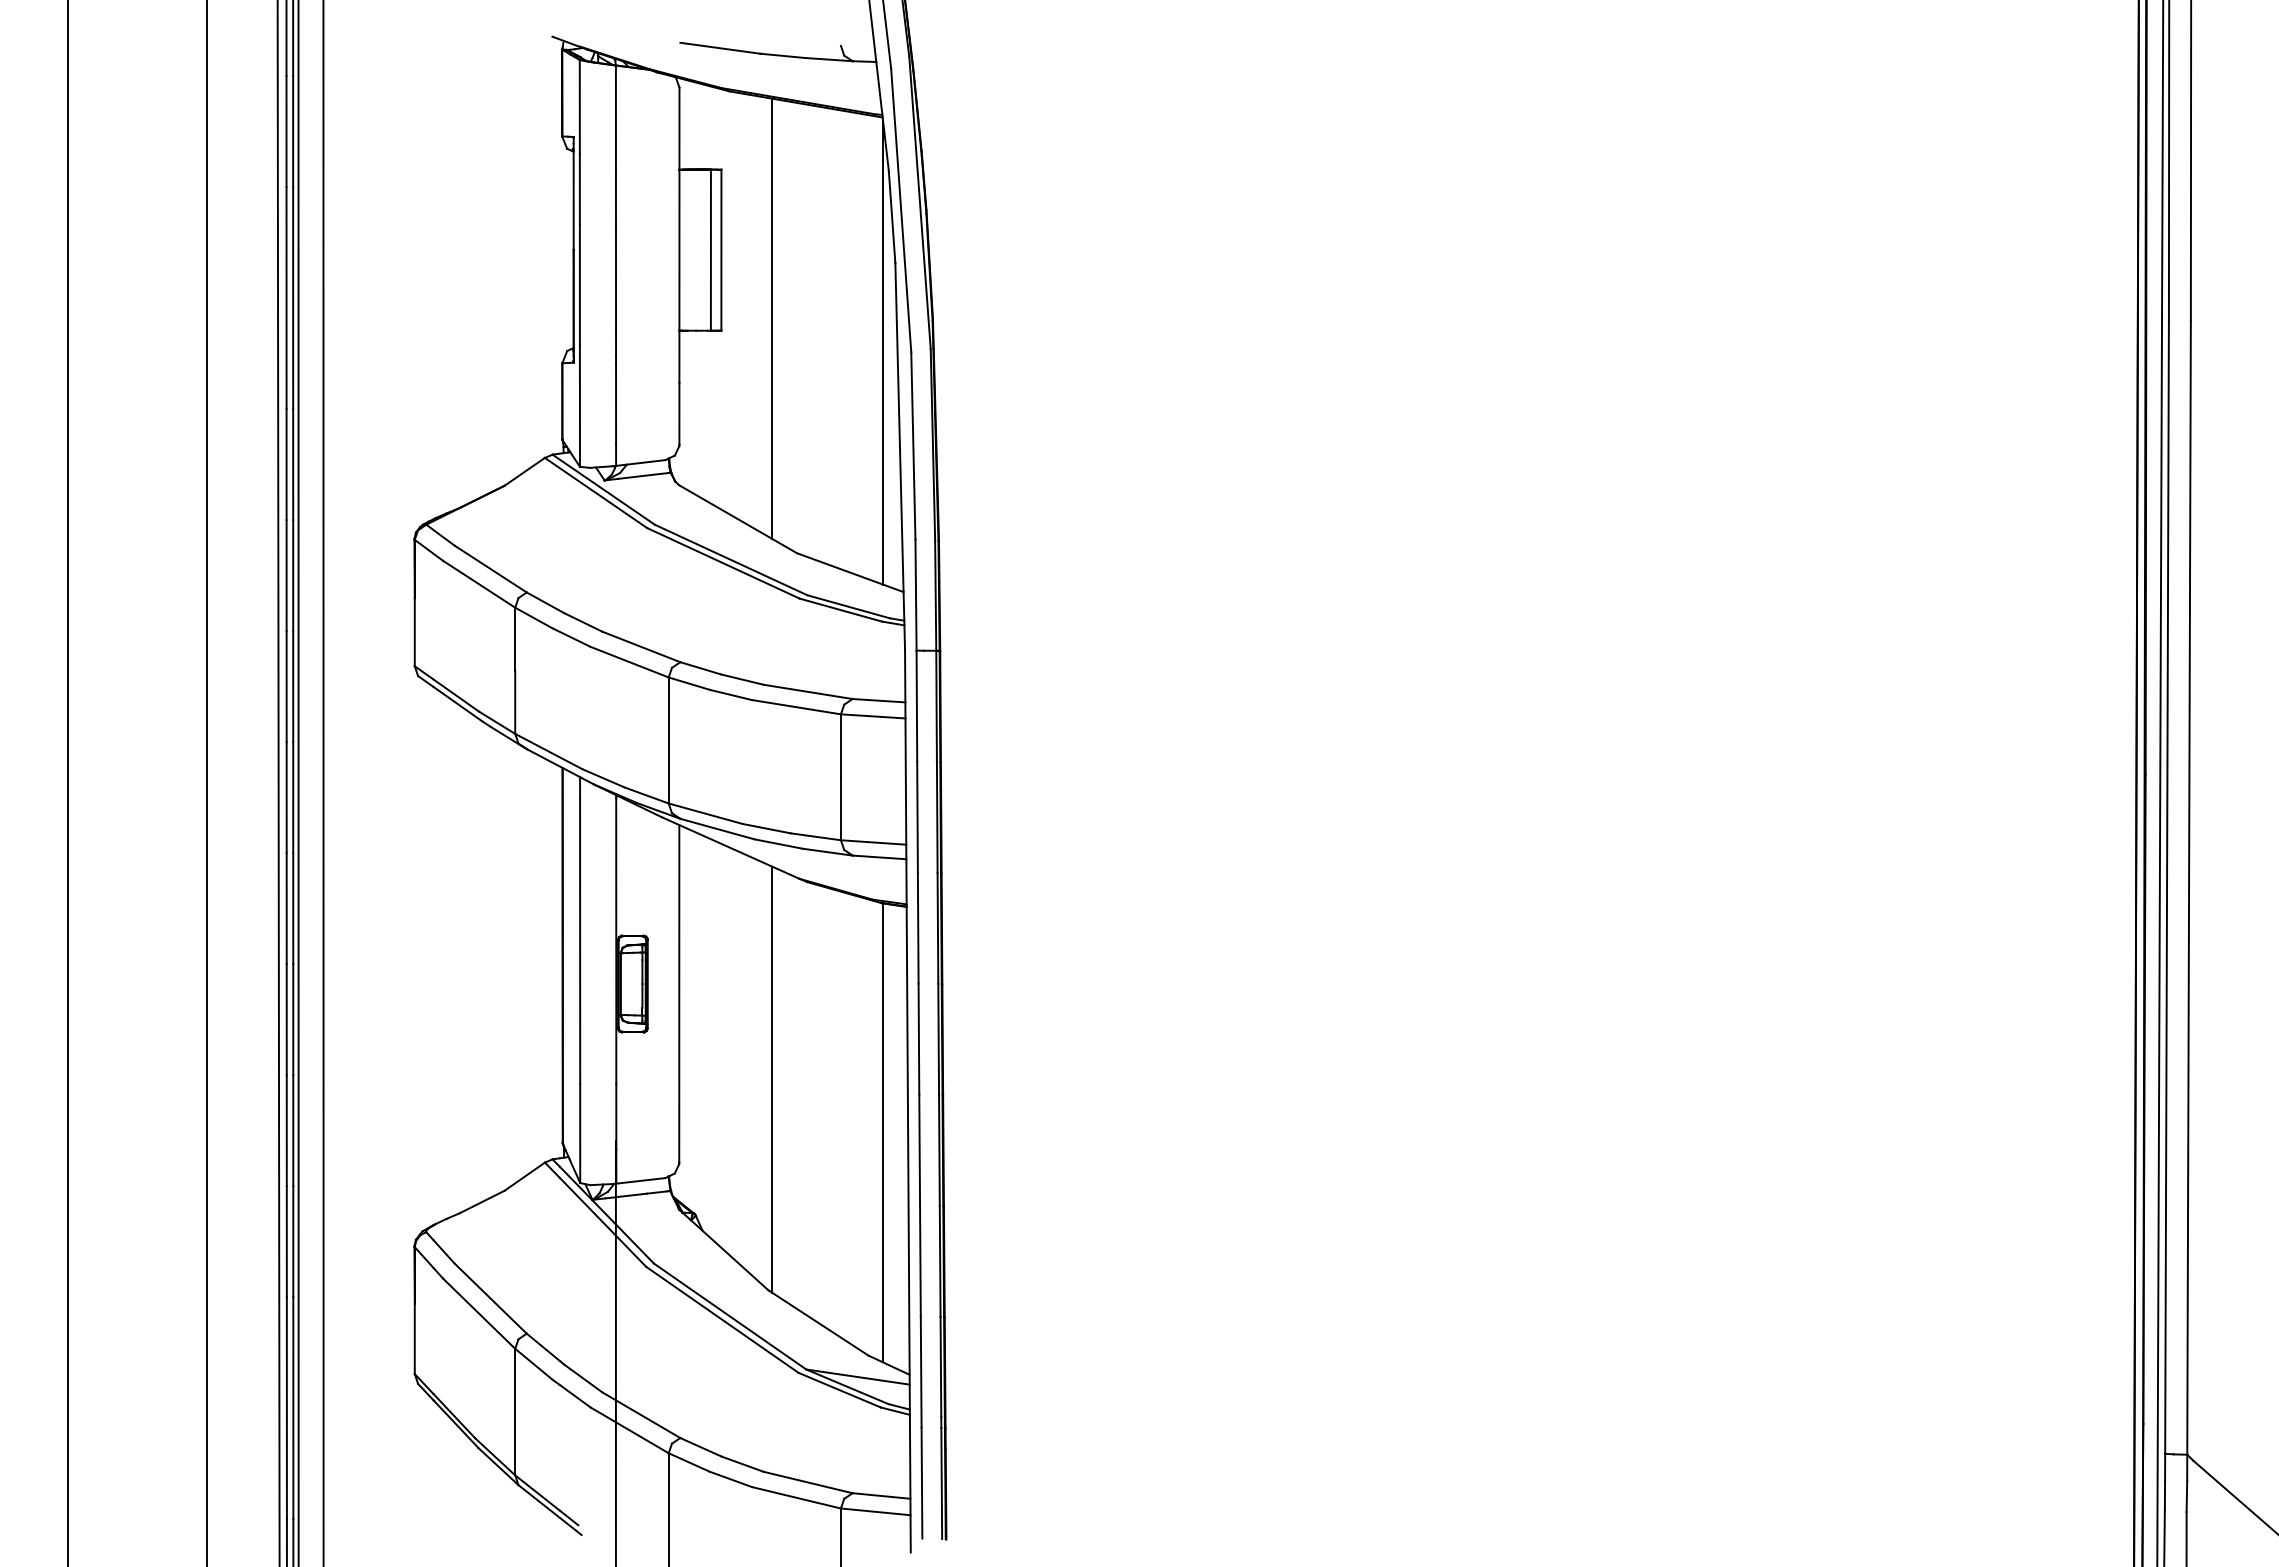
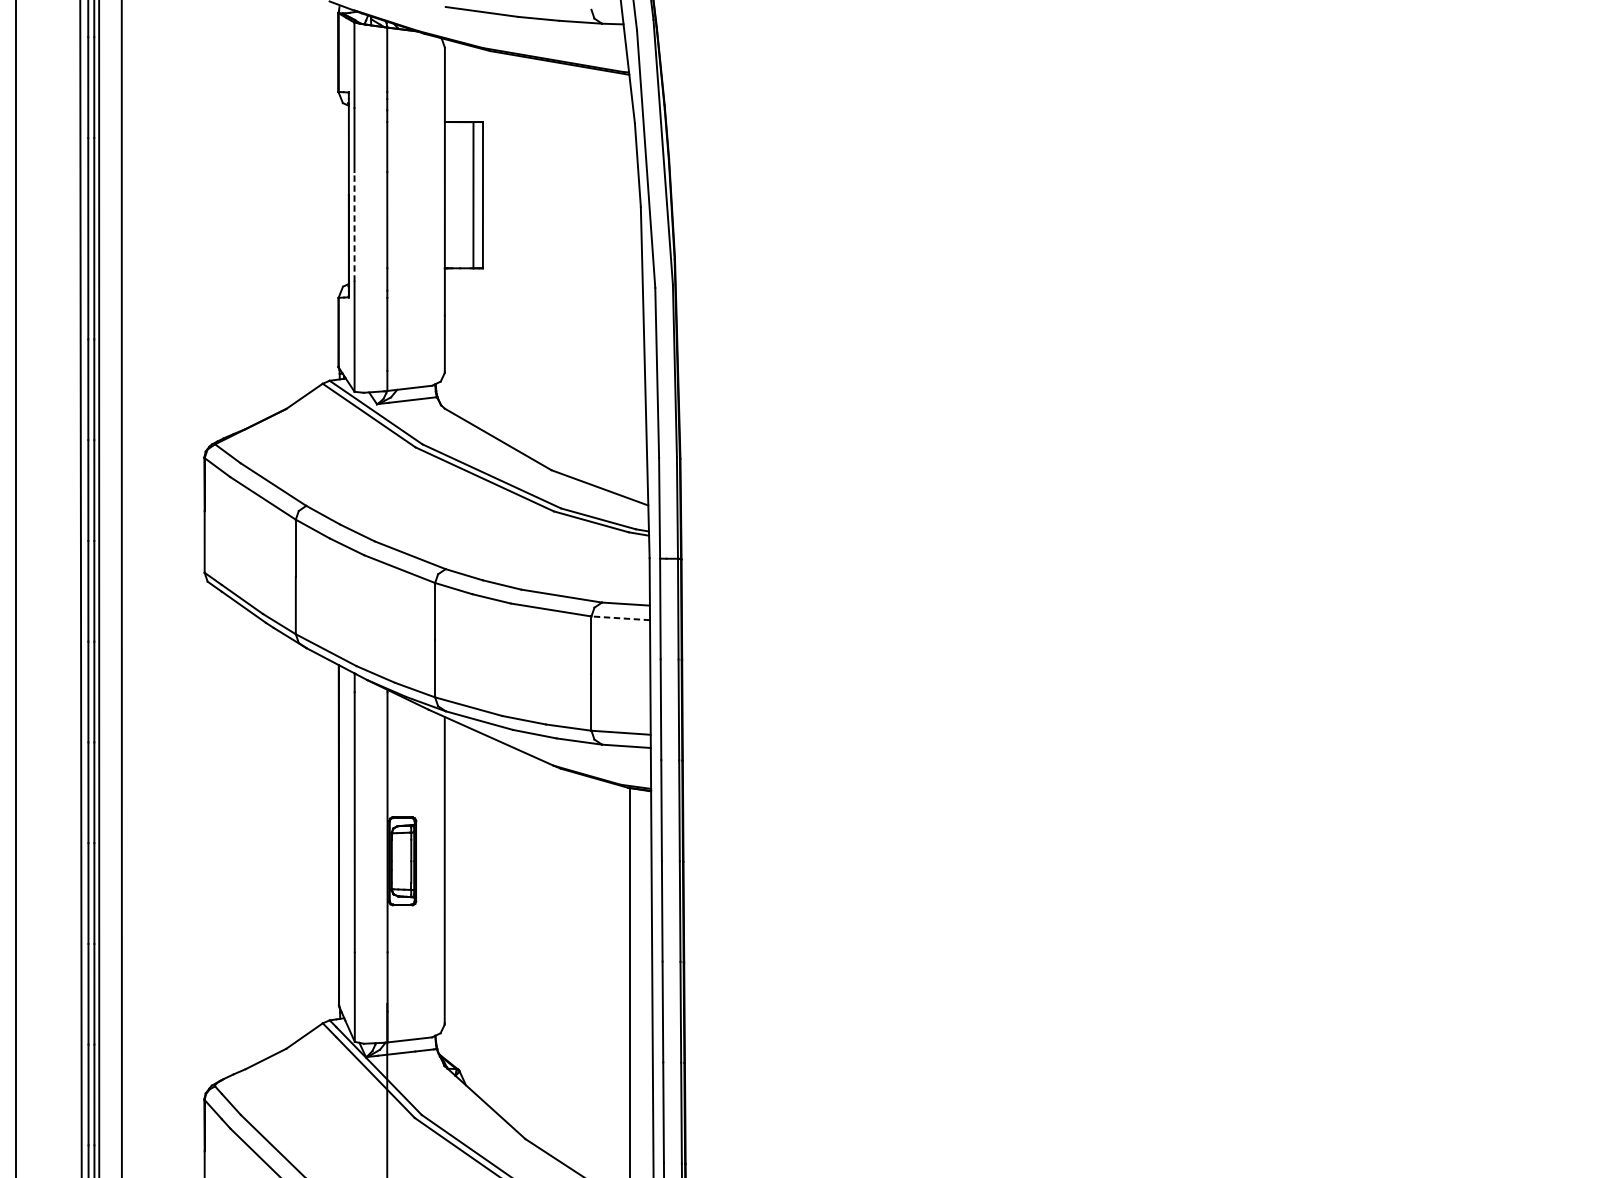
line: (579, 284) -> (354, 226), solid -> dashed
line: (772, 318) -> (529, 257), removed
line: (883, 352) -> (630, 288), removed
line: (872, 716) -> (620, 618), solid -> dashed
line: (772, 1079) -> (529, 947), removed

